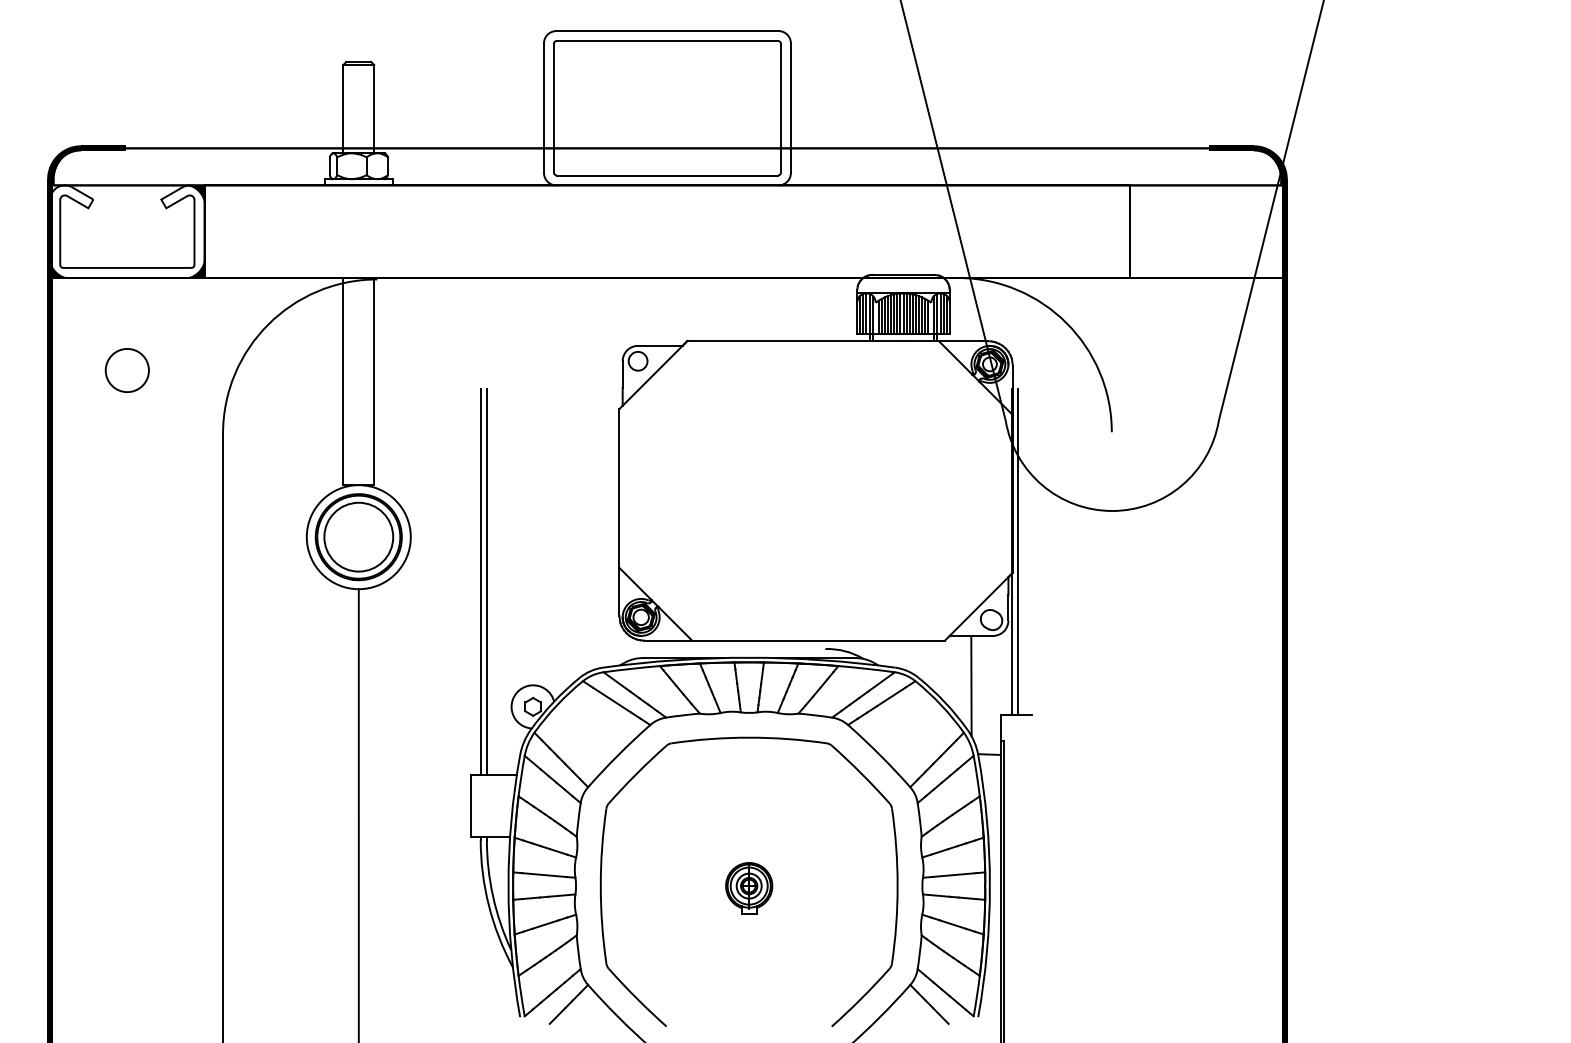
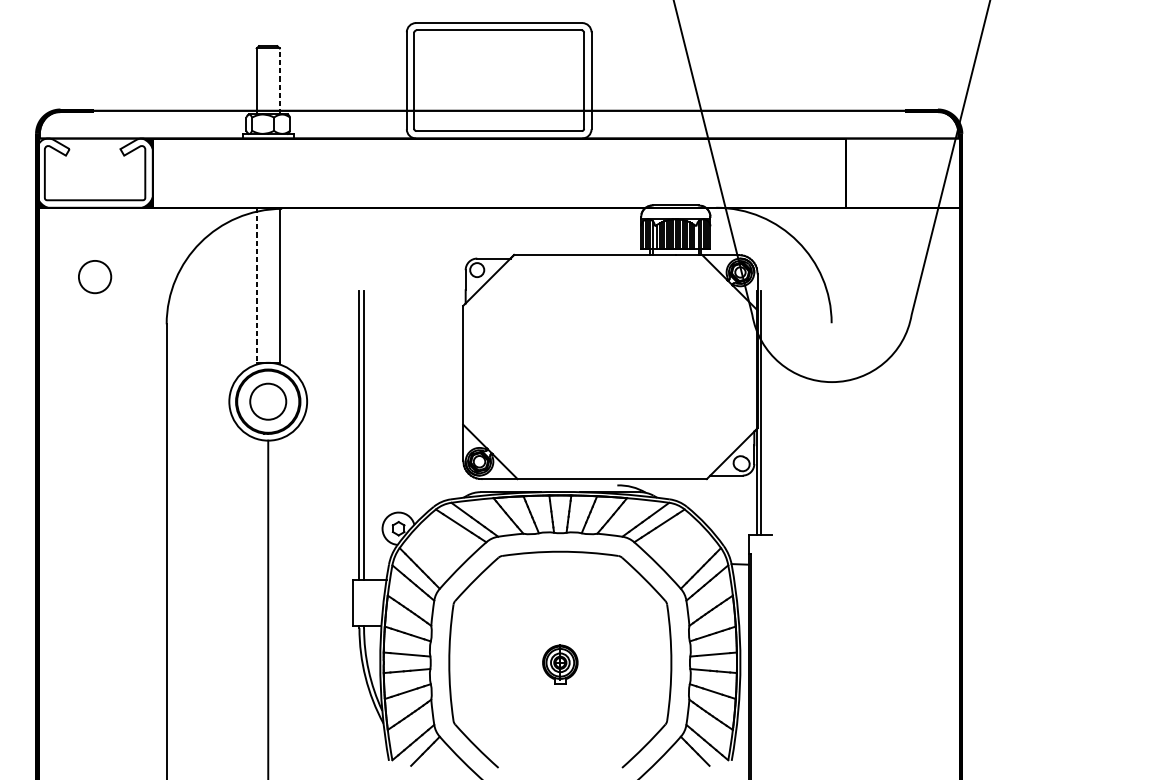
line: (374, 108) -> (279, 80), solid -> dashed
line: (343, 381) -> (256, 285), solid -> dashed
circle: (358, 536) -> (268, 401), size x0.7
line: (971, 685) -> (726, 512), removed

